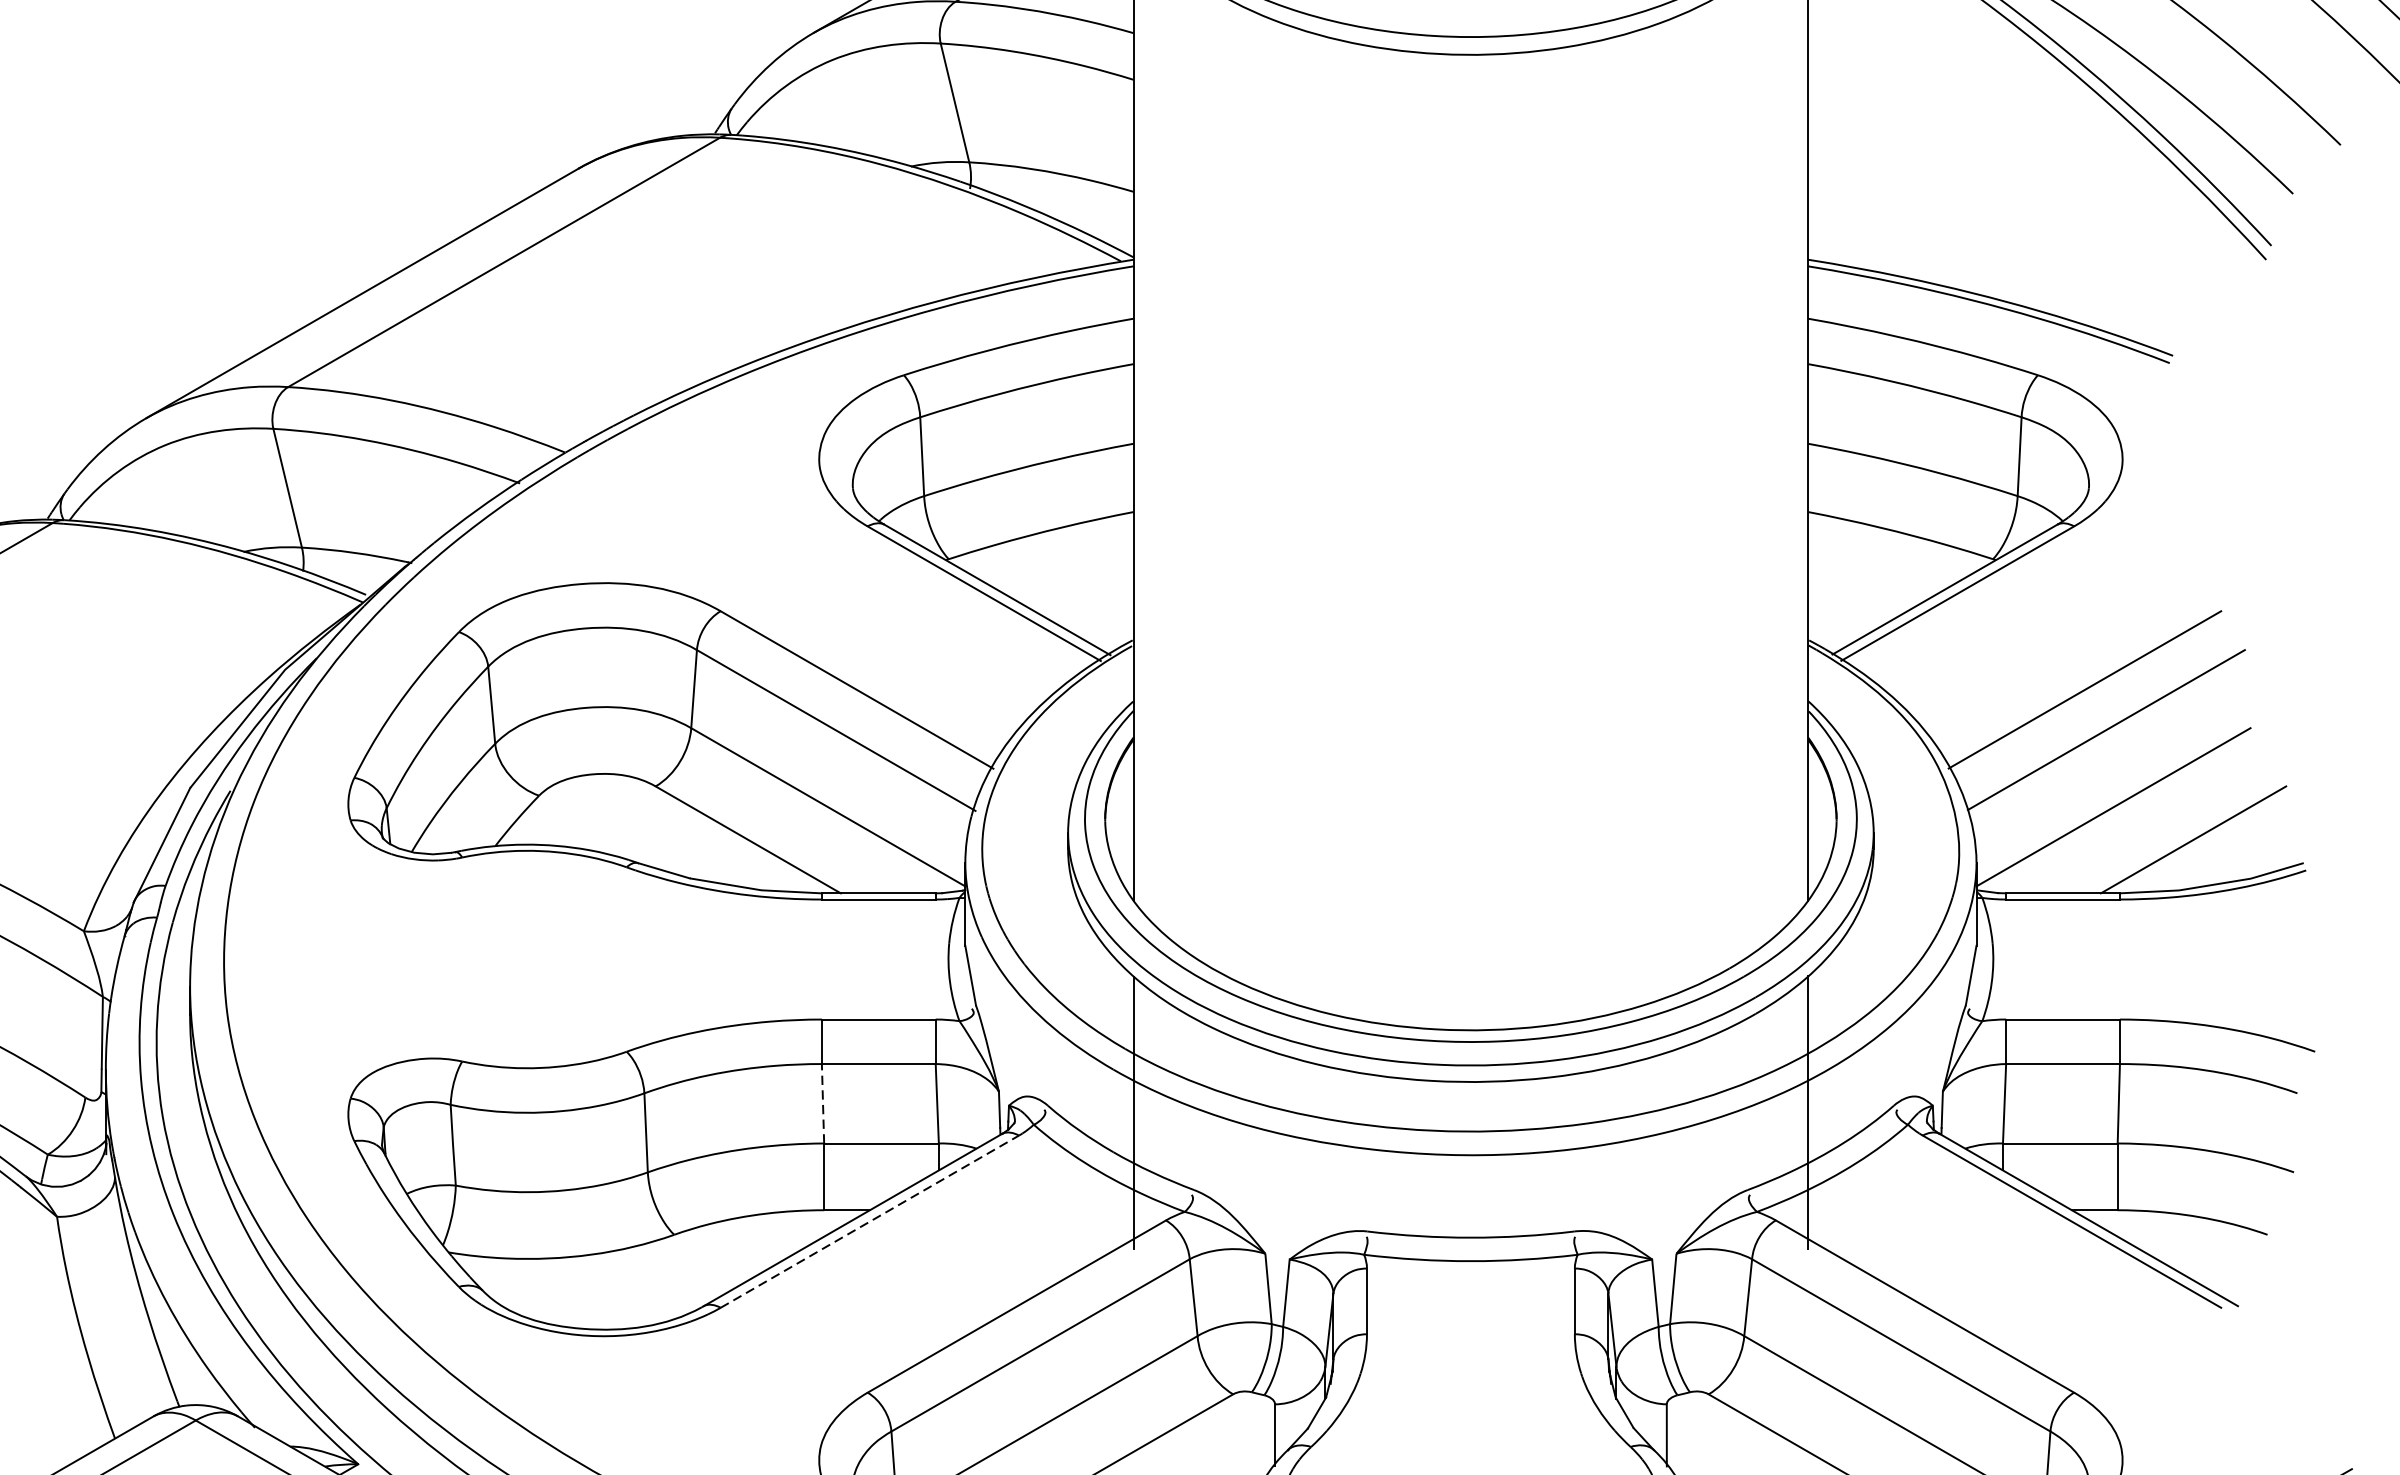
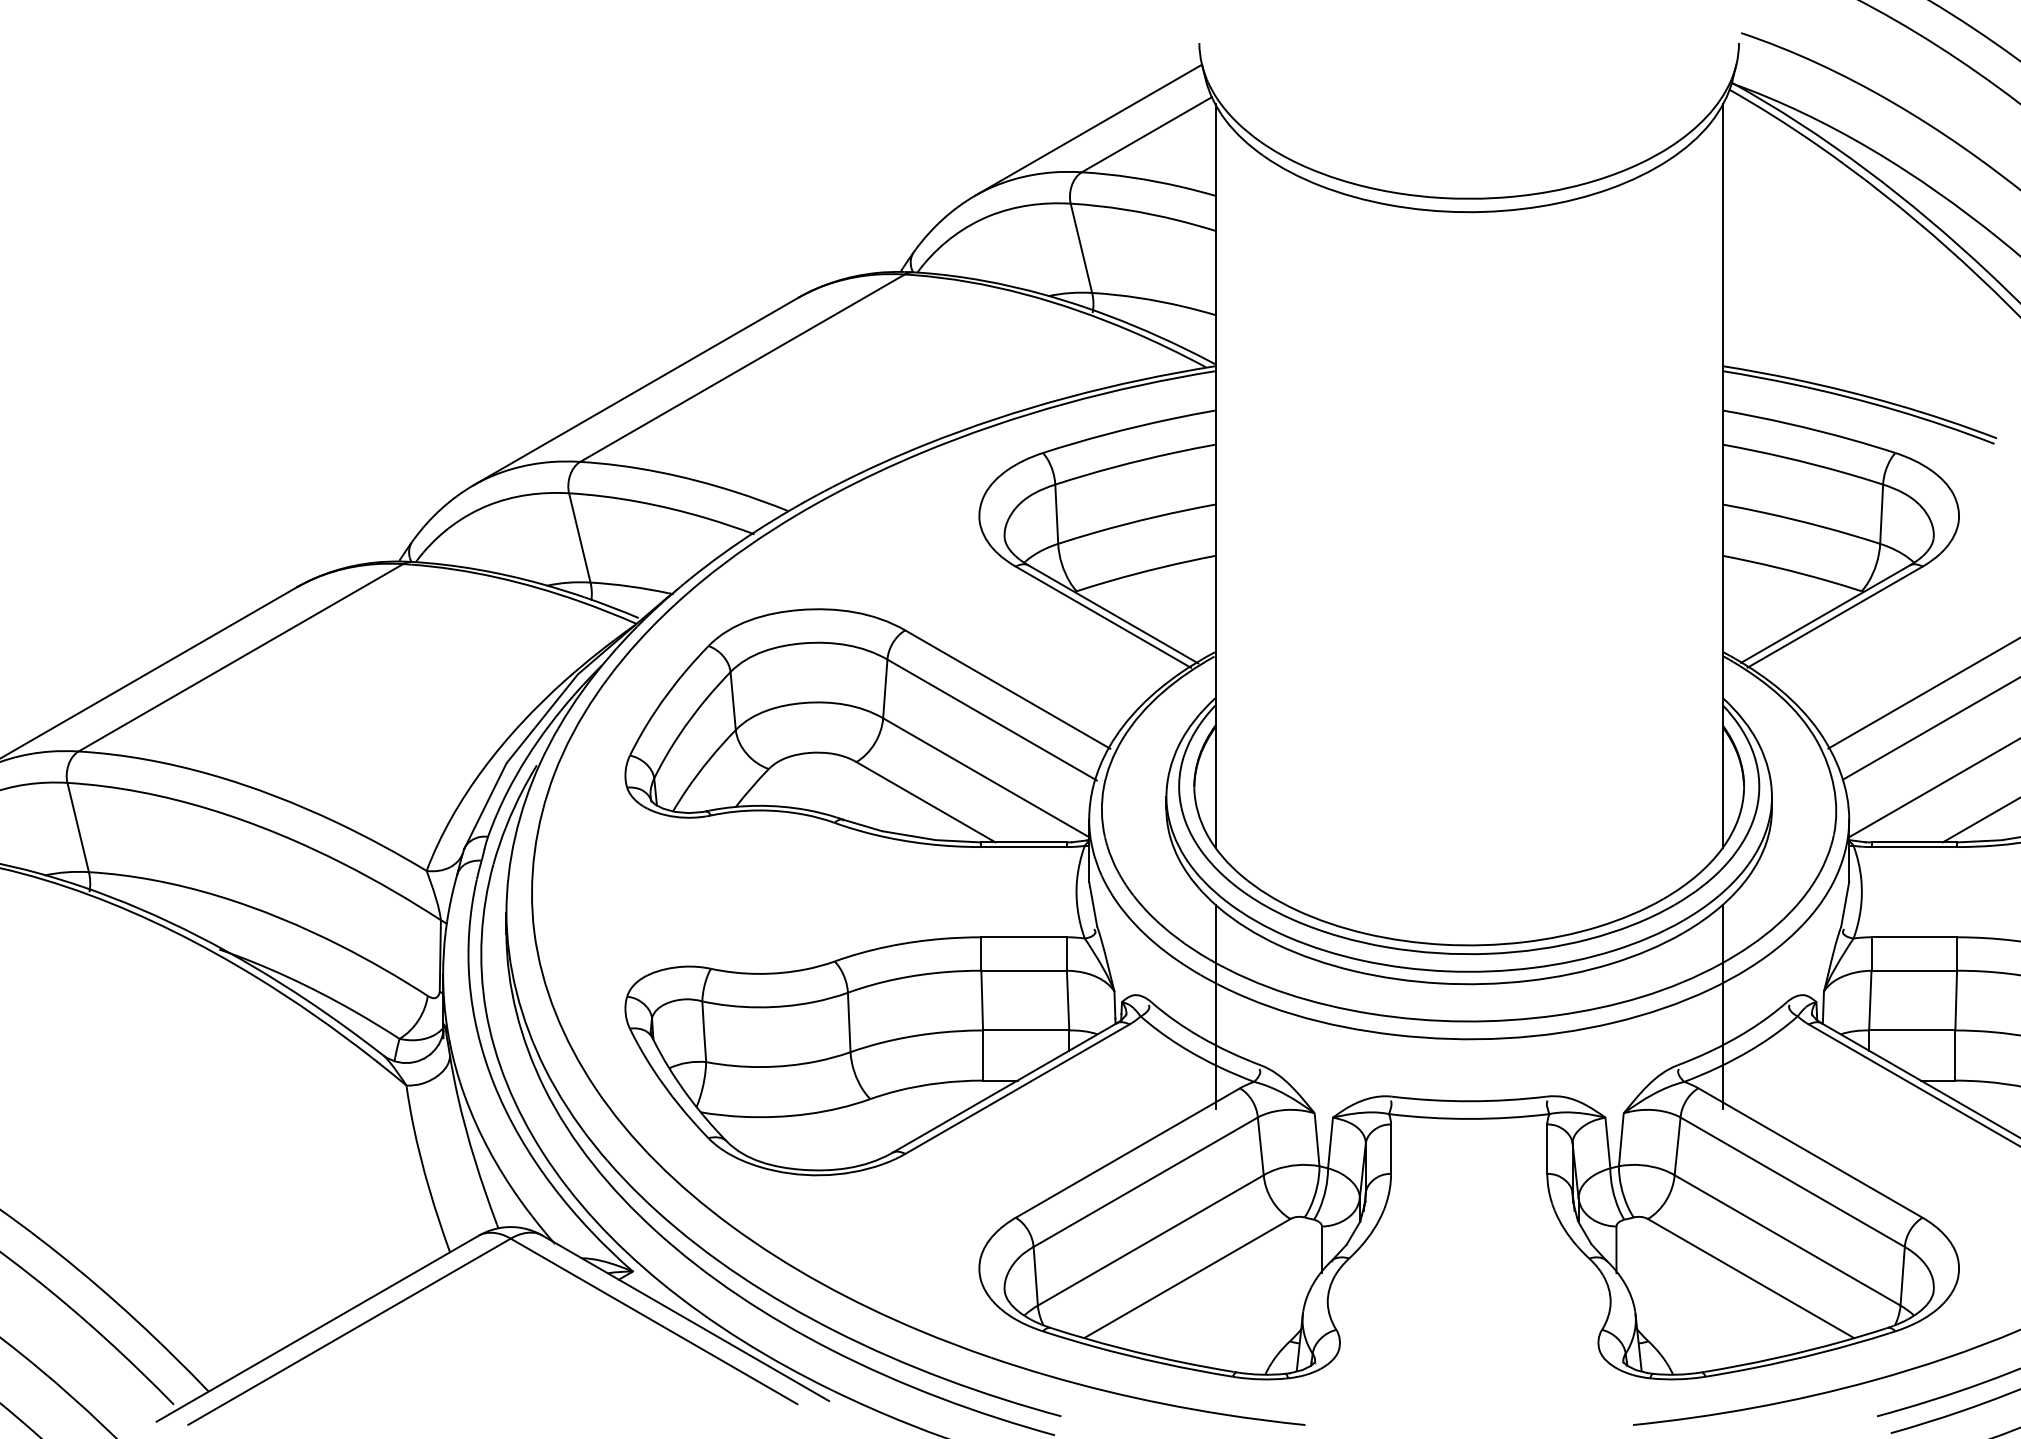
line: (823, 1103) -> (982, 1000), dashed -> solid
line: (869, 1222) -> (1017, 1089), dashed -> solid

